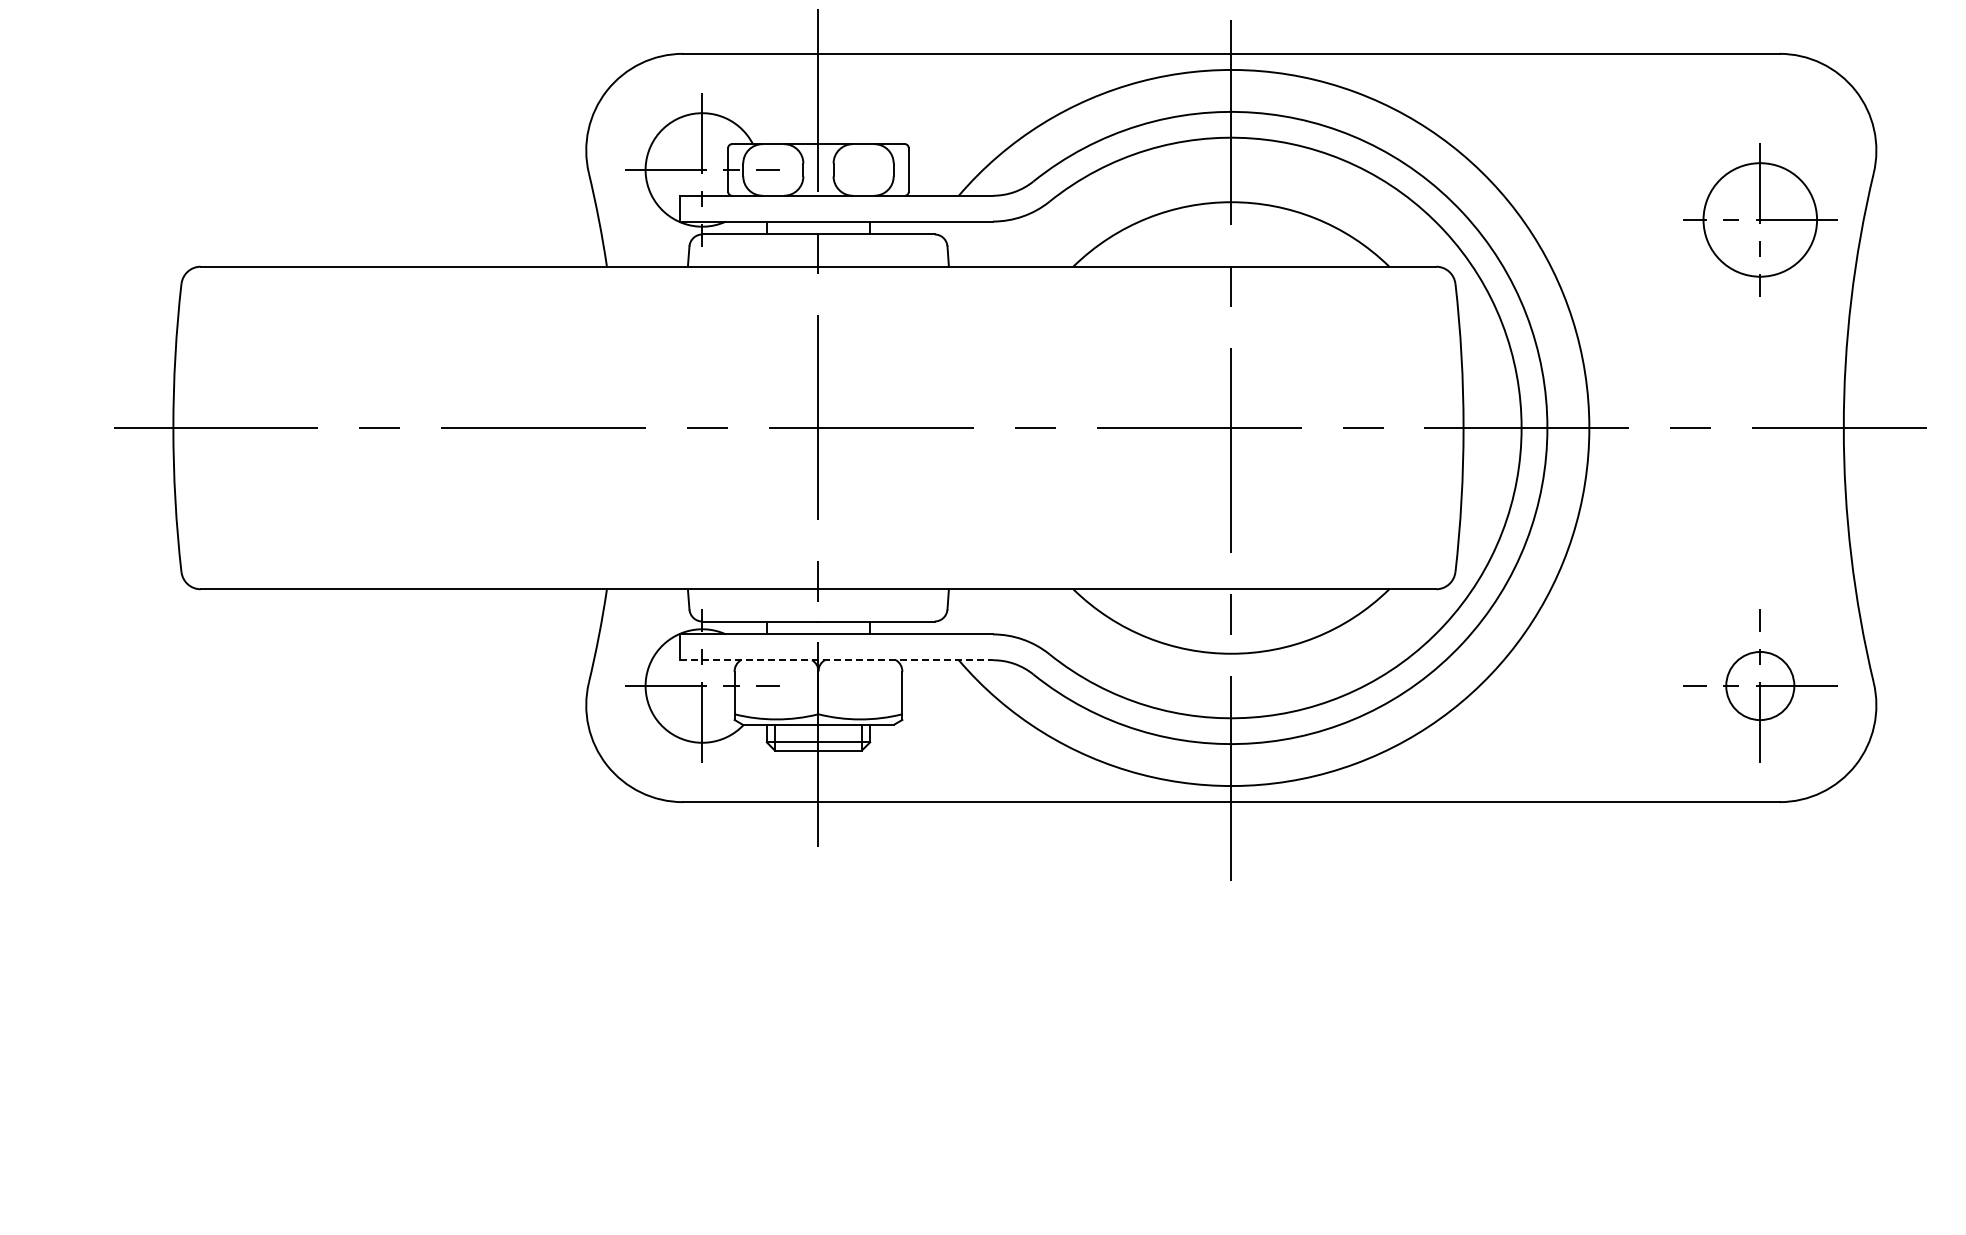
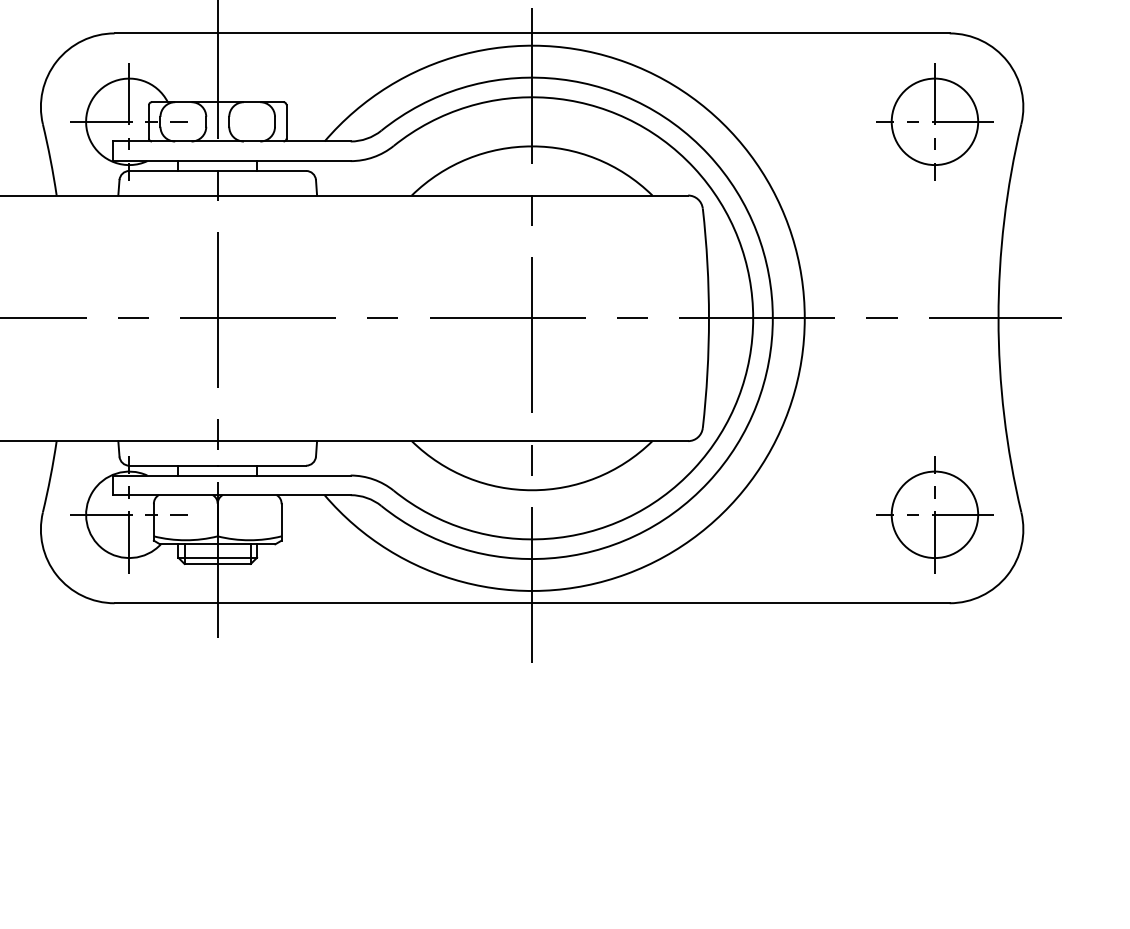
part: (1760, 219) -> (935, 121), moved
line: (837, 660) -> (232, 495), dashed -> solid
circle: (1760, 685) -> (935, 514), size x1.67

